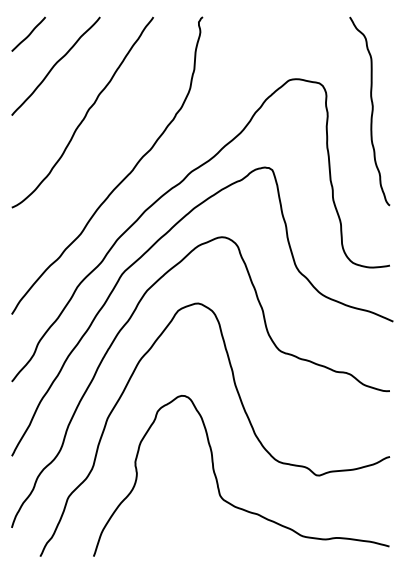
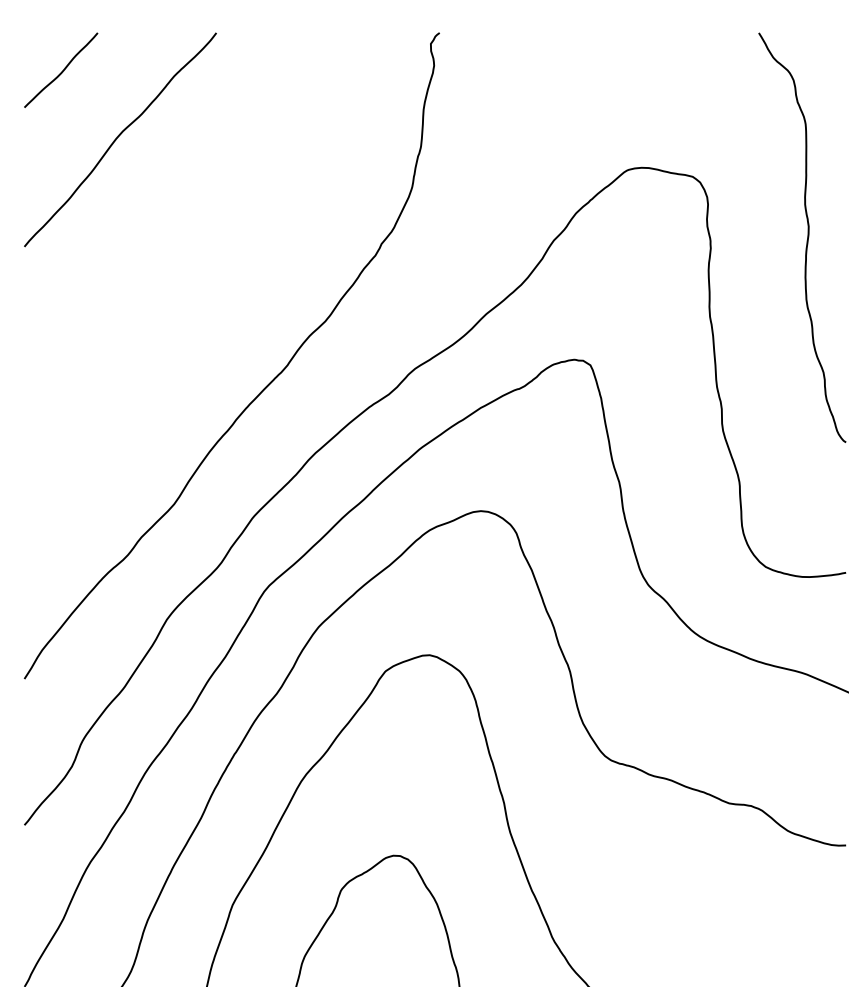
curve: (85, 113) -> (184, 242), removed

